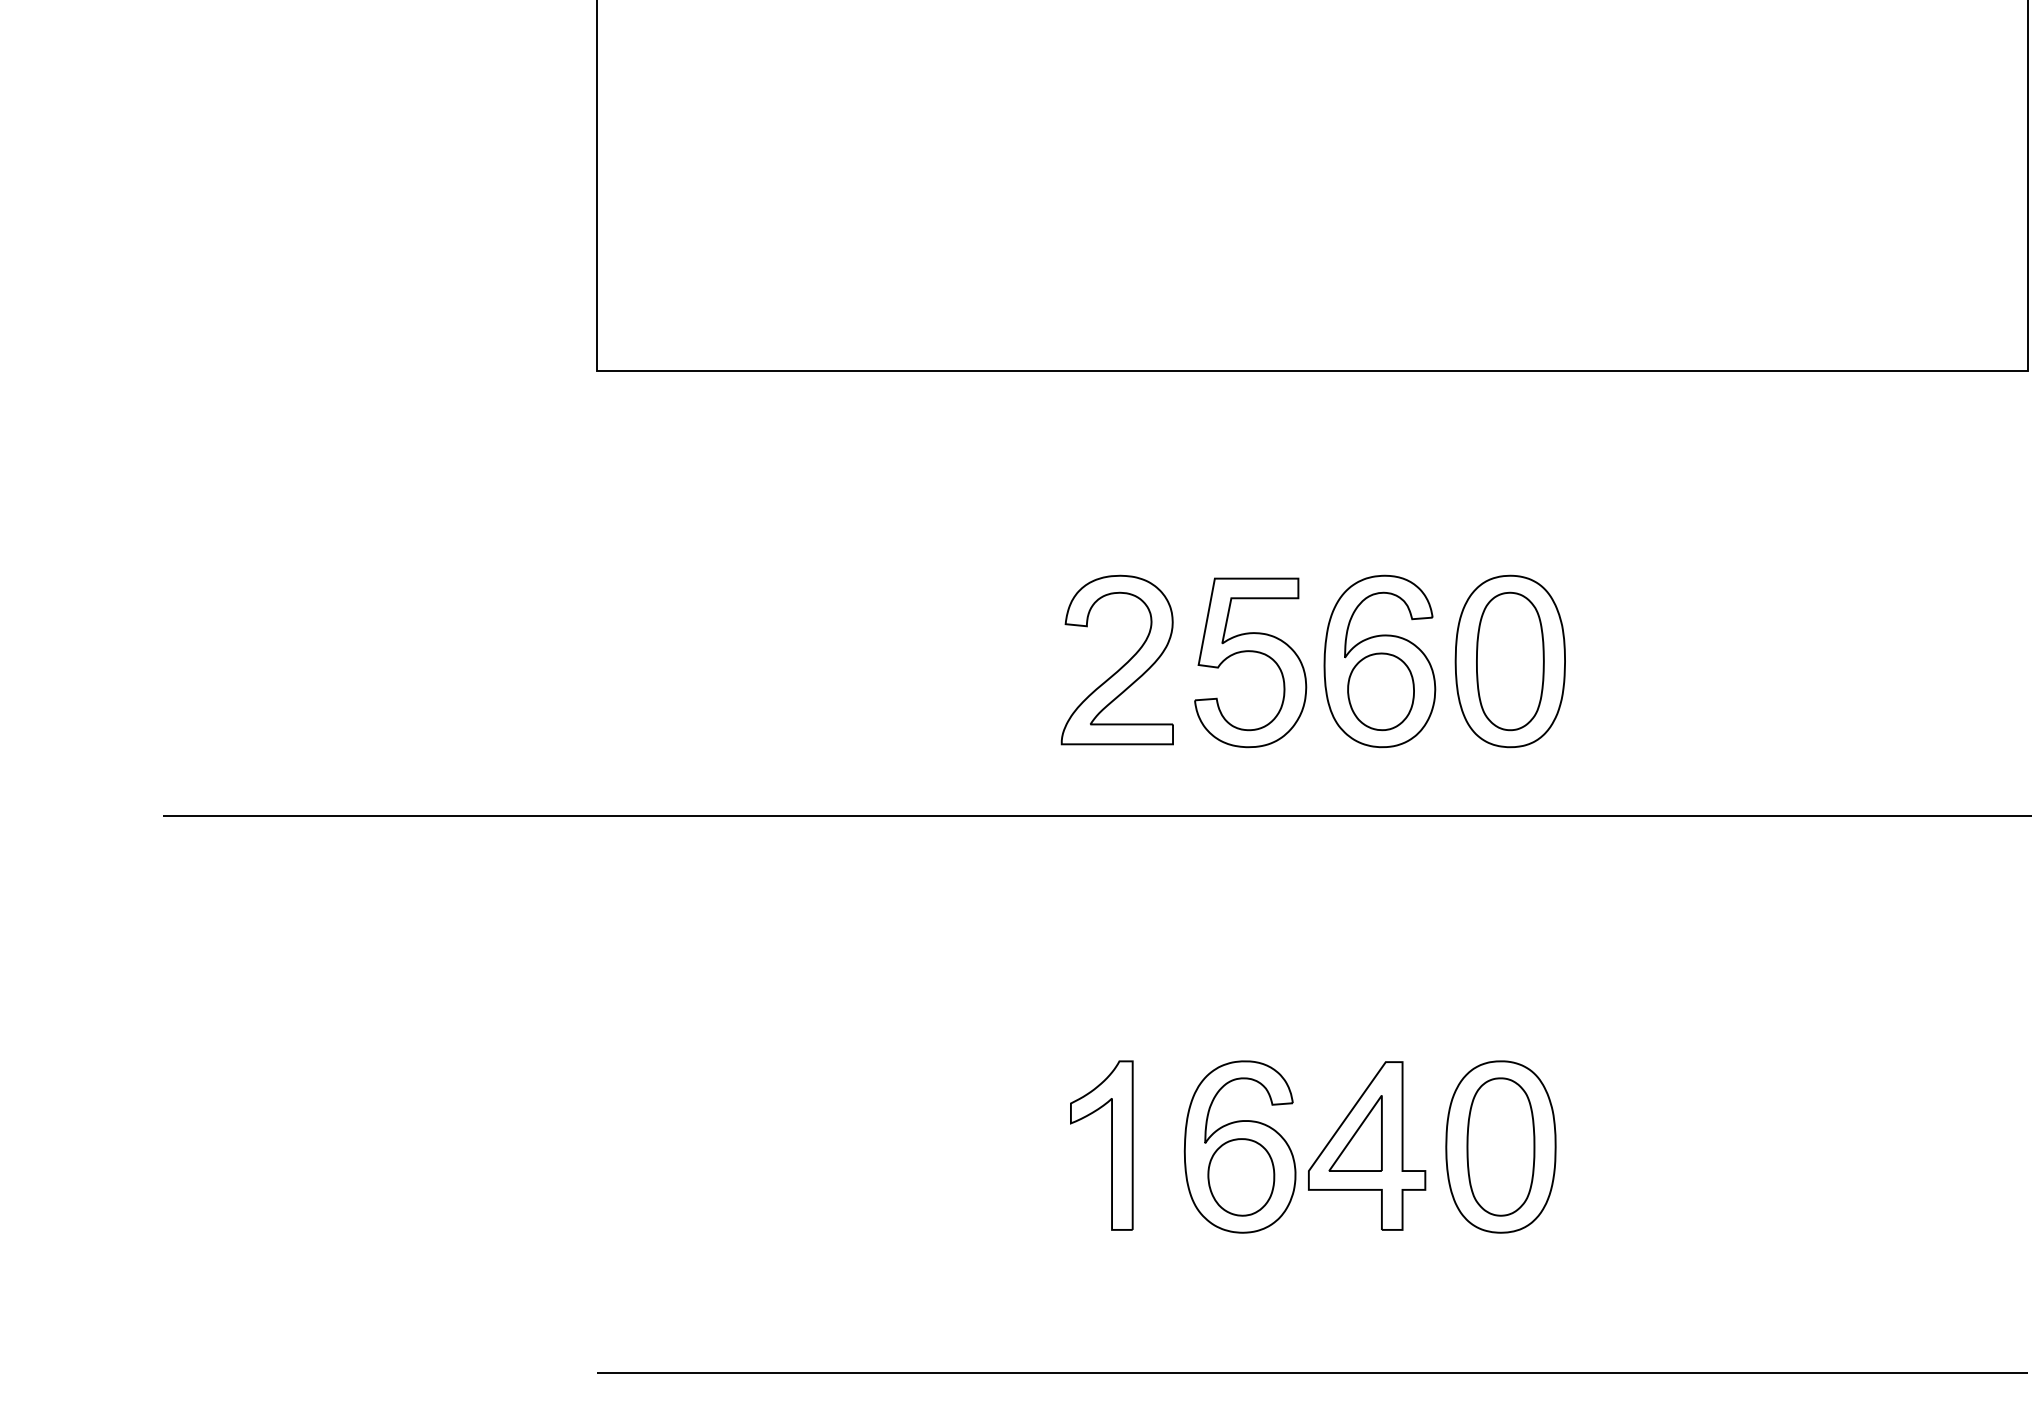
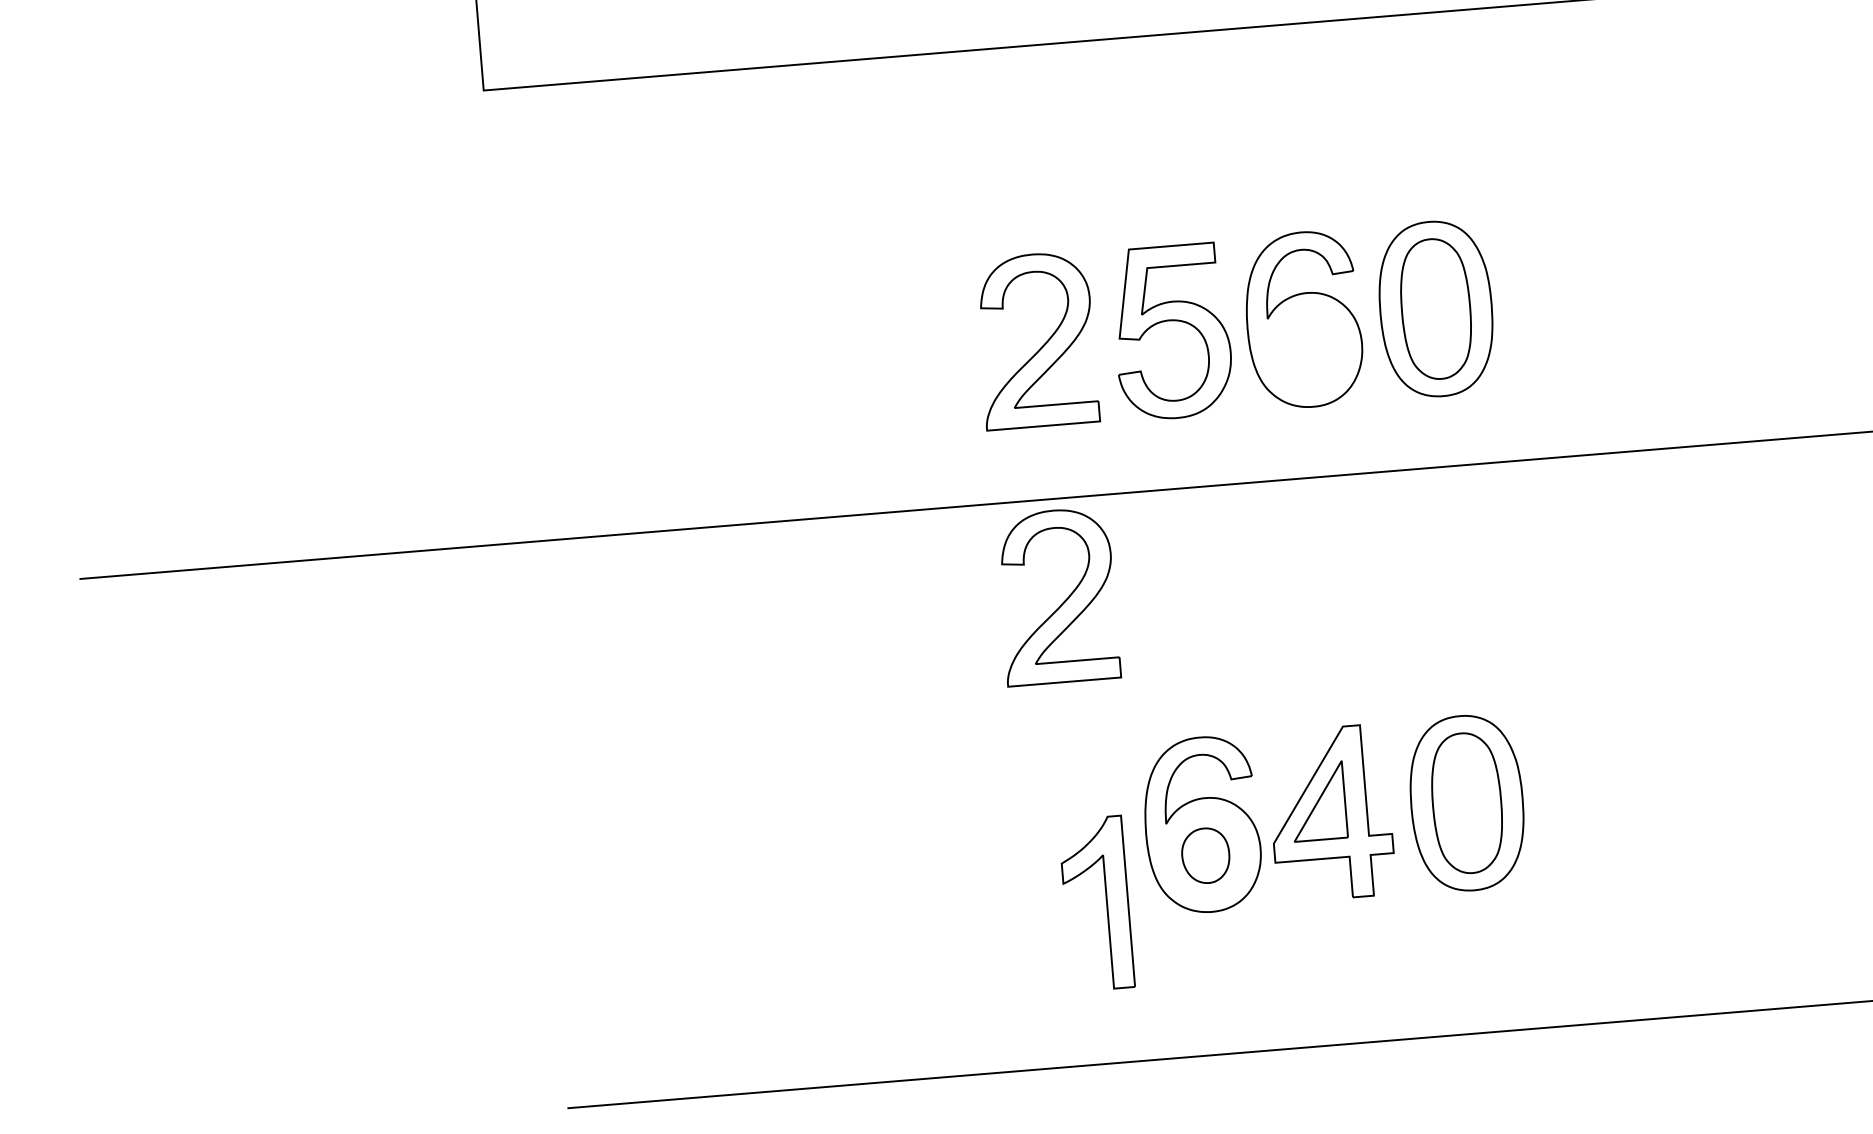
part: (1380, 691) -> (1306, 350), removed
part: (1122, 917) -> (1063, 601), added
part: (1111, 1145) -> (1106, 902), moved
part: (1241, 1177) -> (1205, 855), size x0.7

